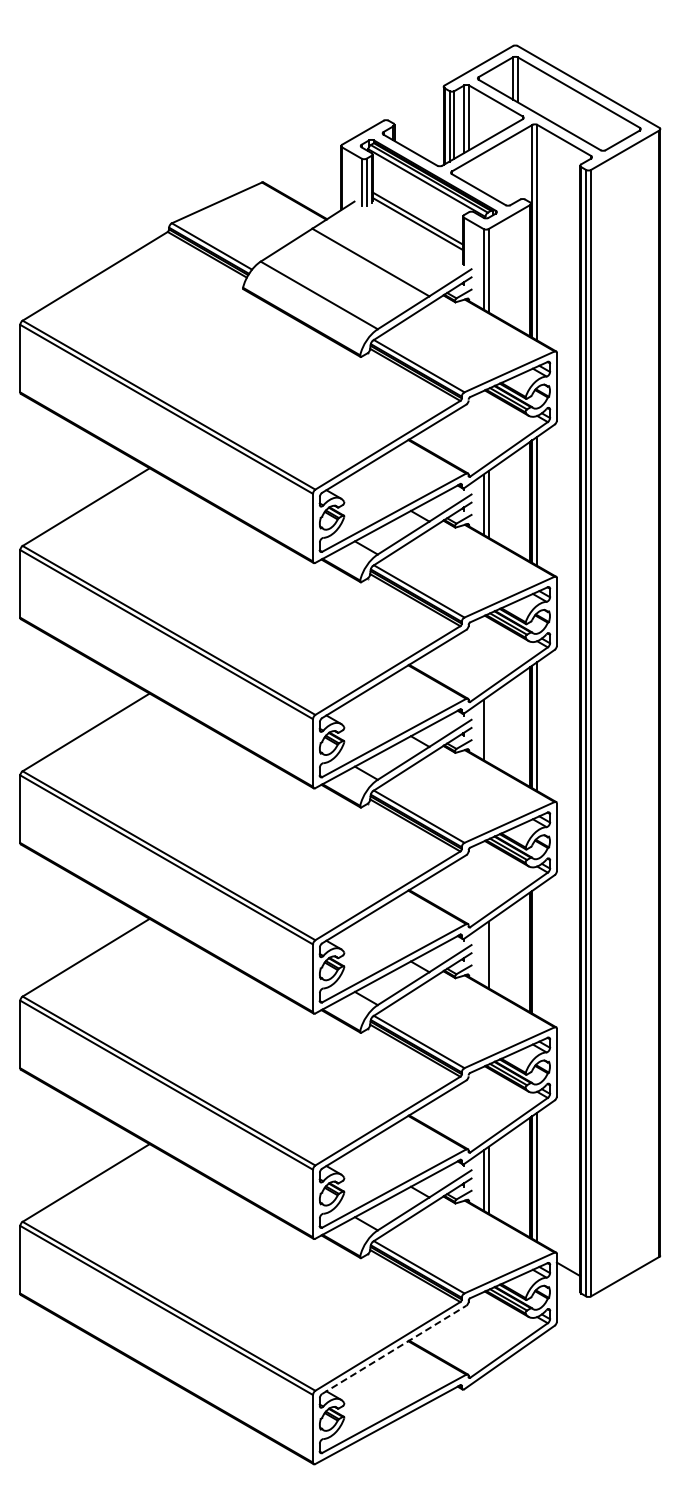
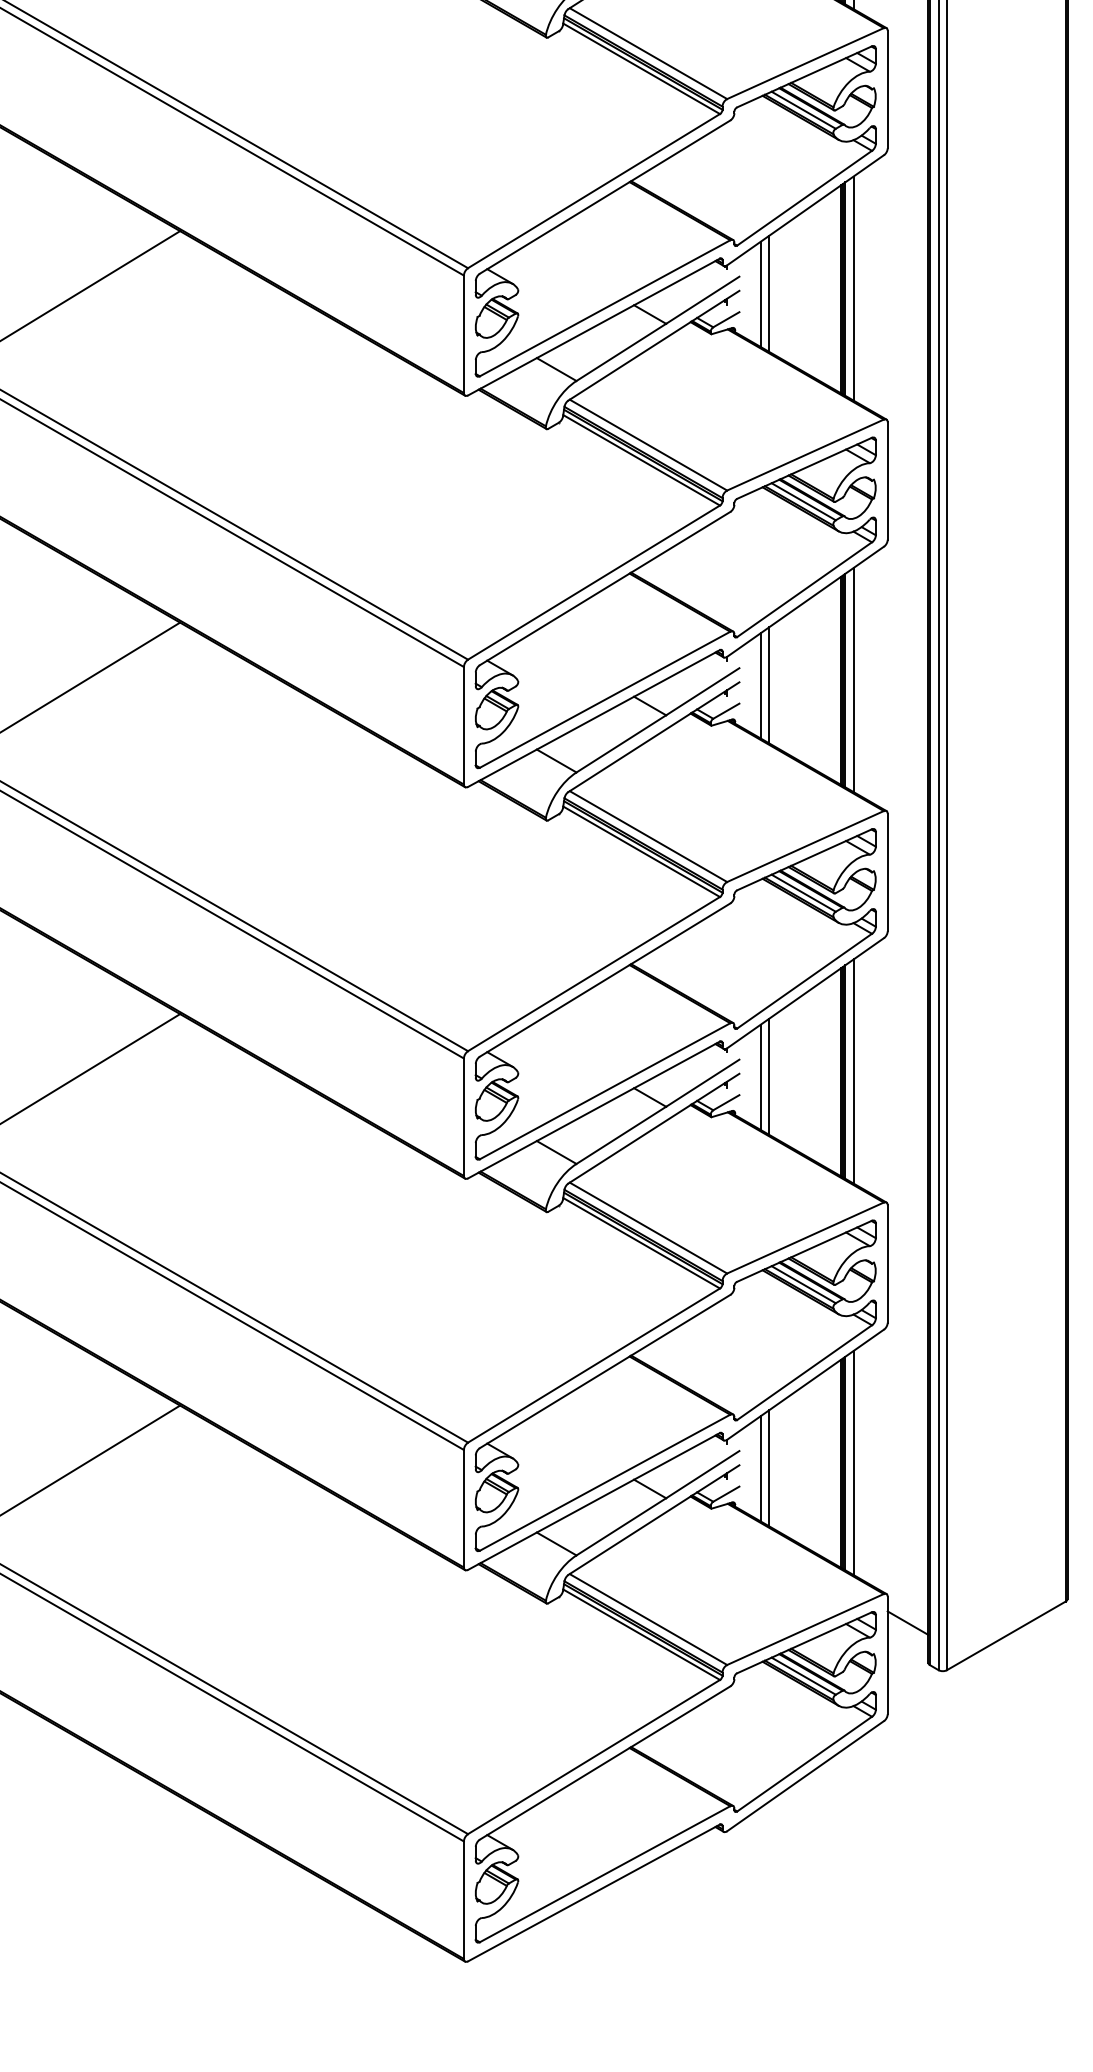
line: (488, 729) -> (768, 685), added
line: (537, 951) -> (854, 1070), added
line: (483, 955) -> (760, 1077), added
line: (394, 1349) -> (605, 1762), dashed -> solid

